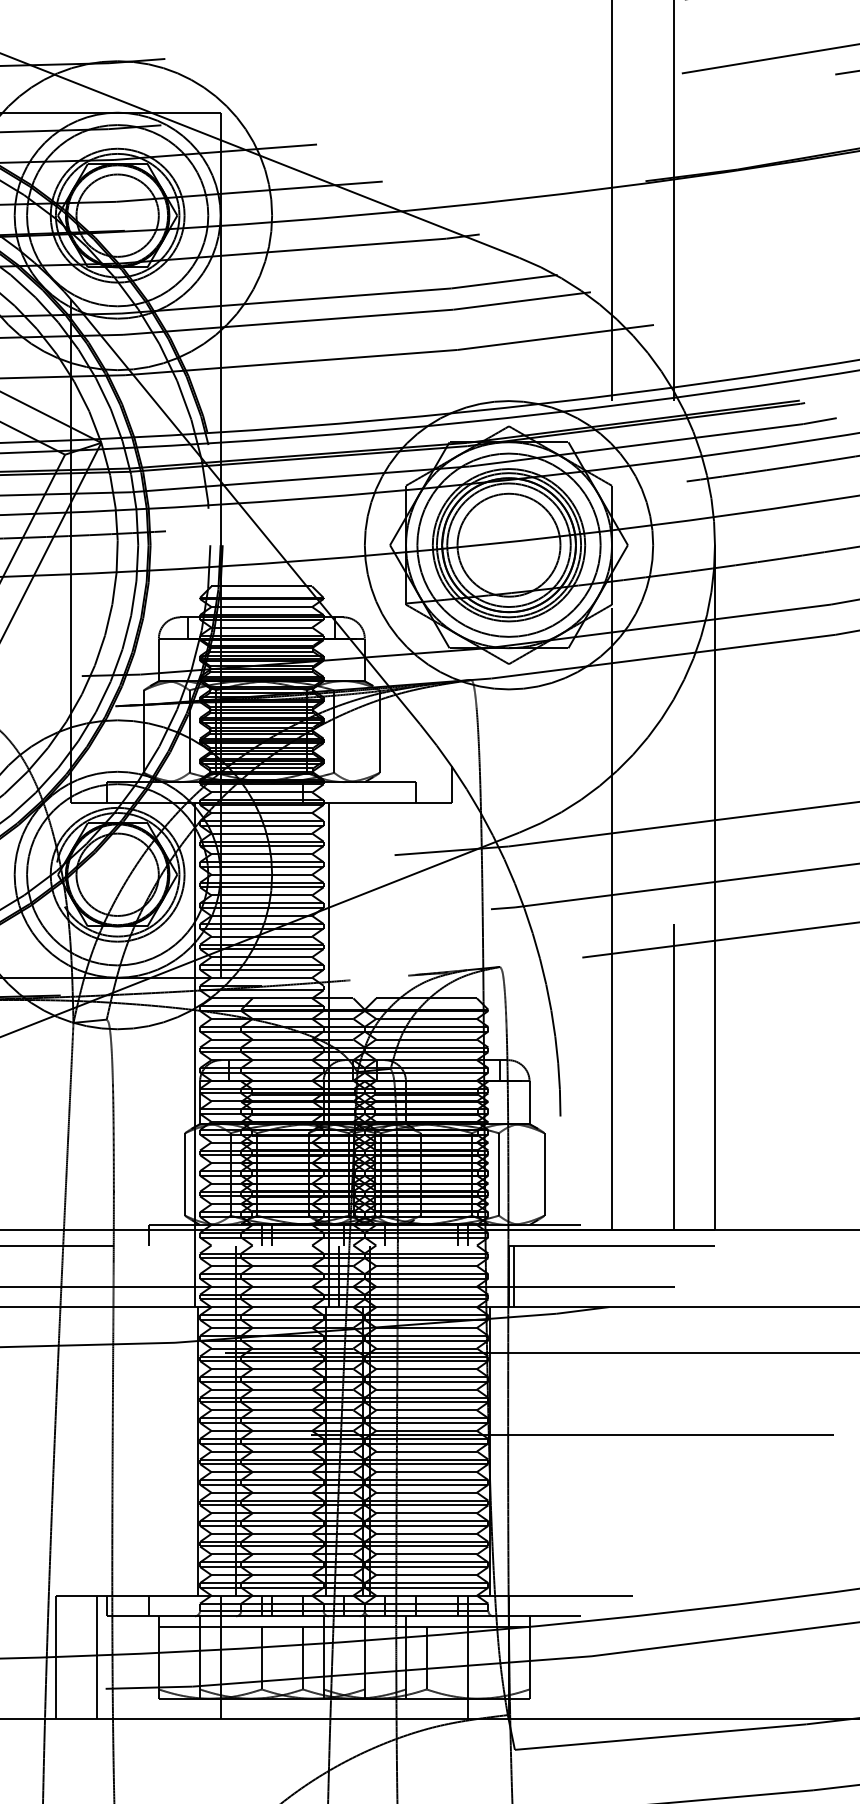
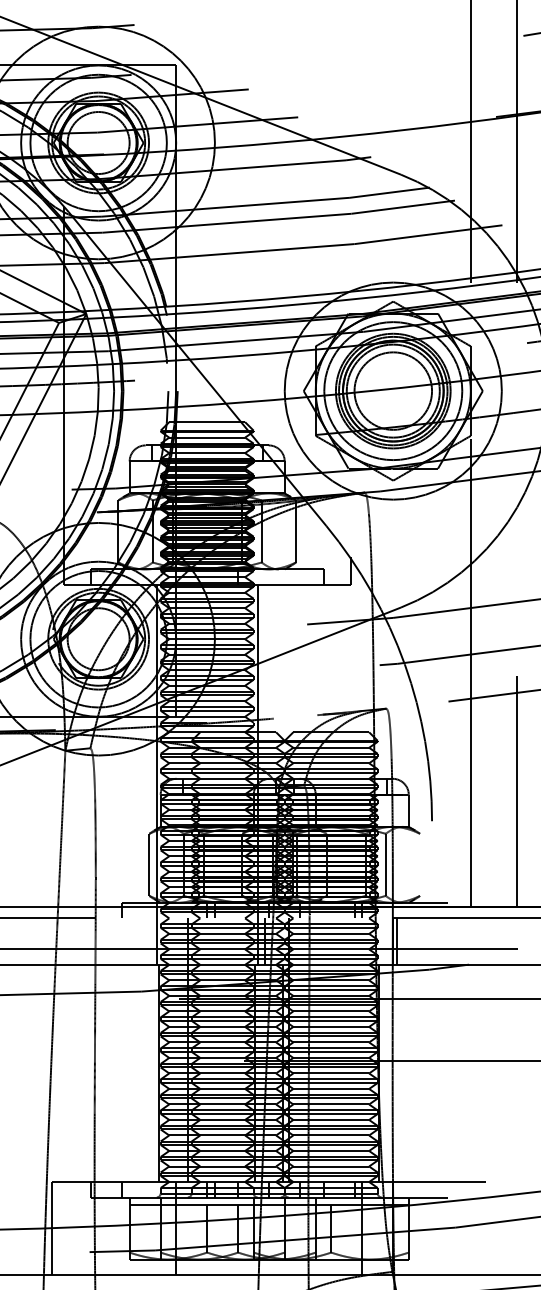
line: (544, 1174) -> (420, 864), removed
line: (97, 1657) -> (83, 1228), removed

